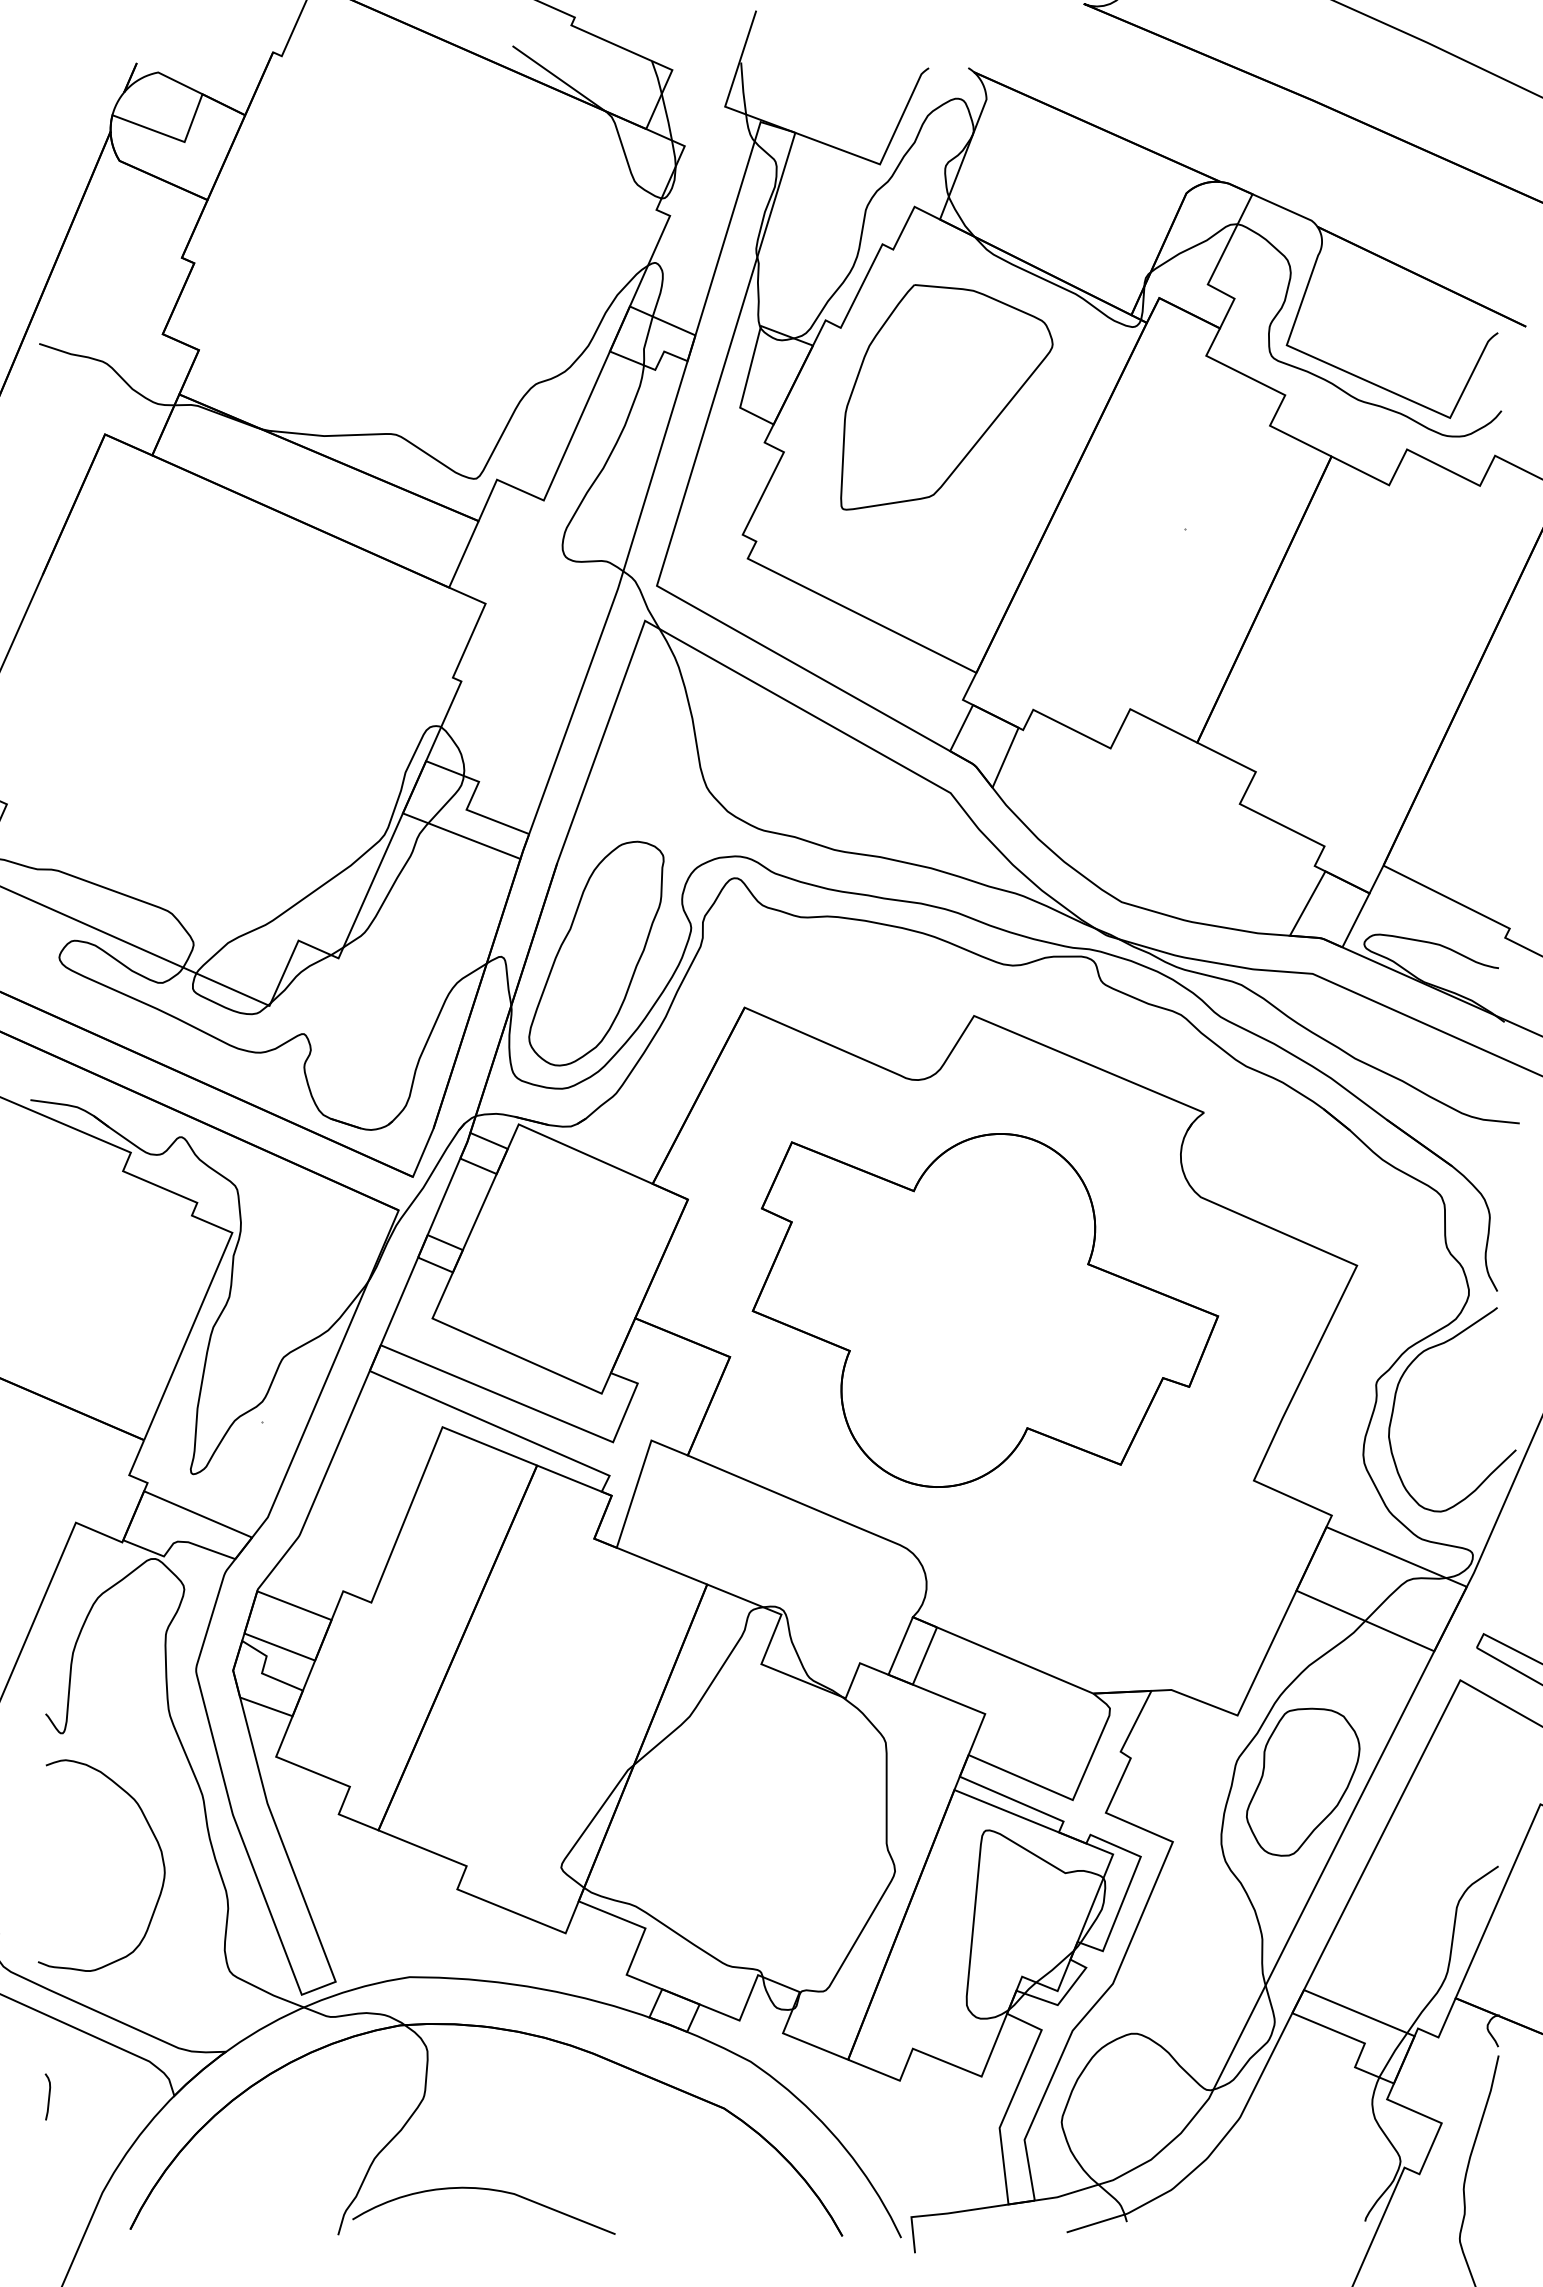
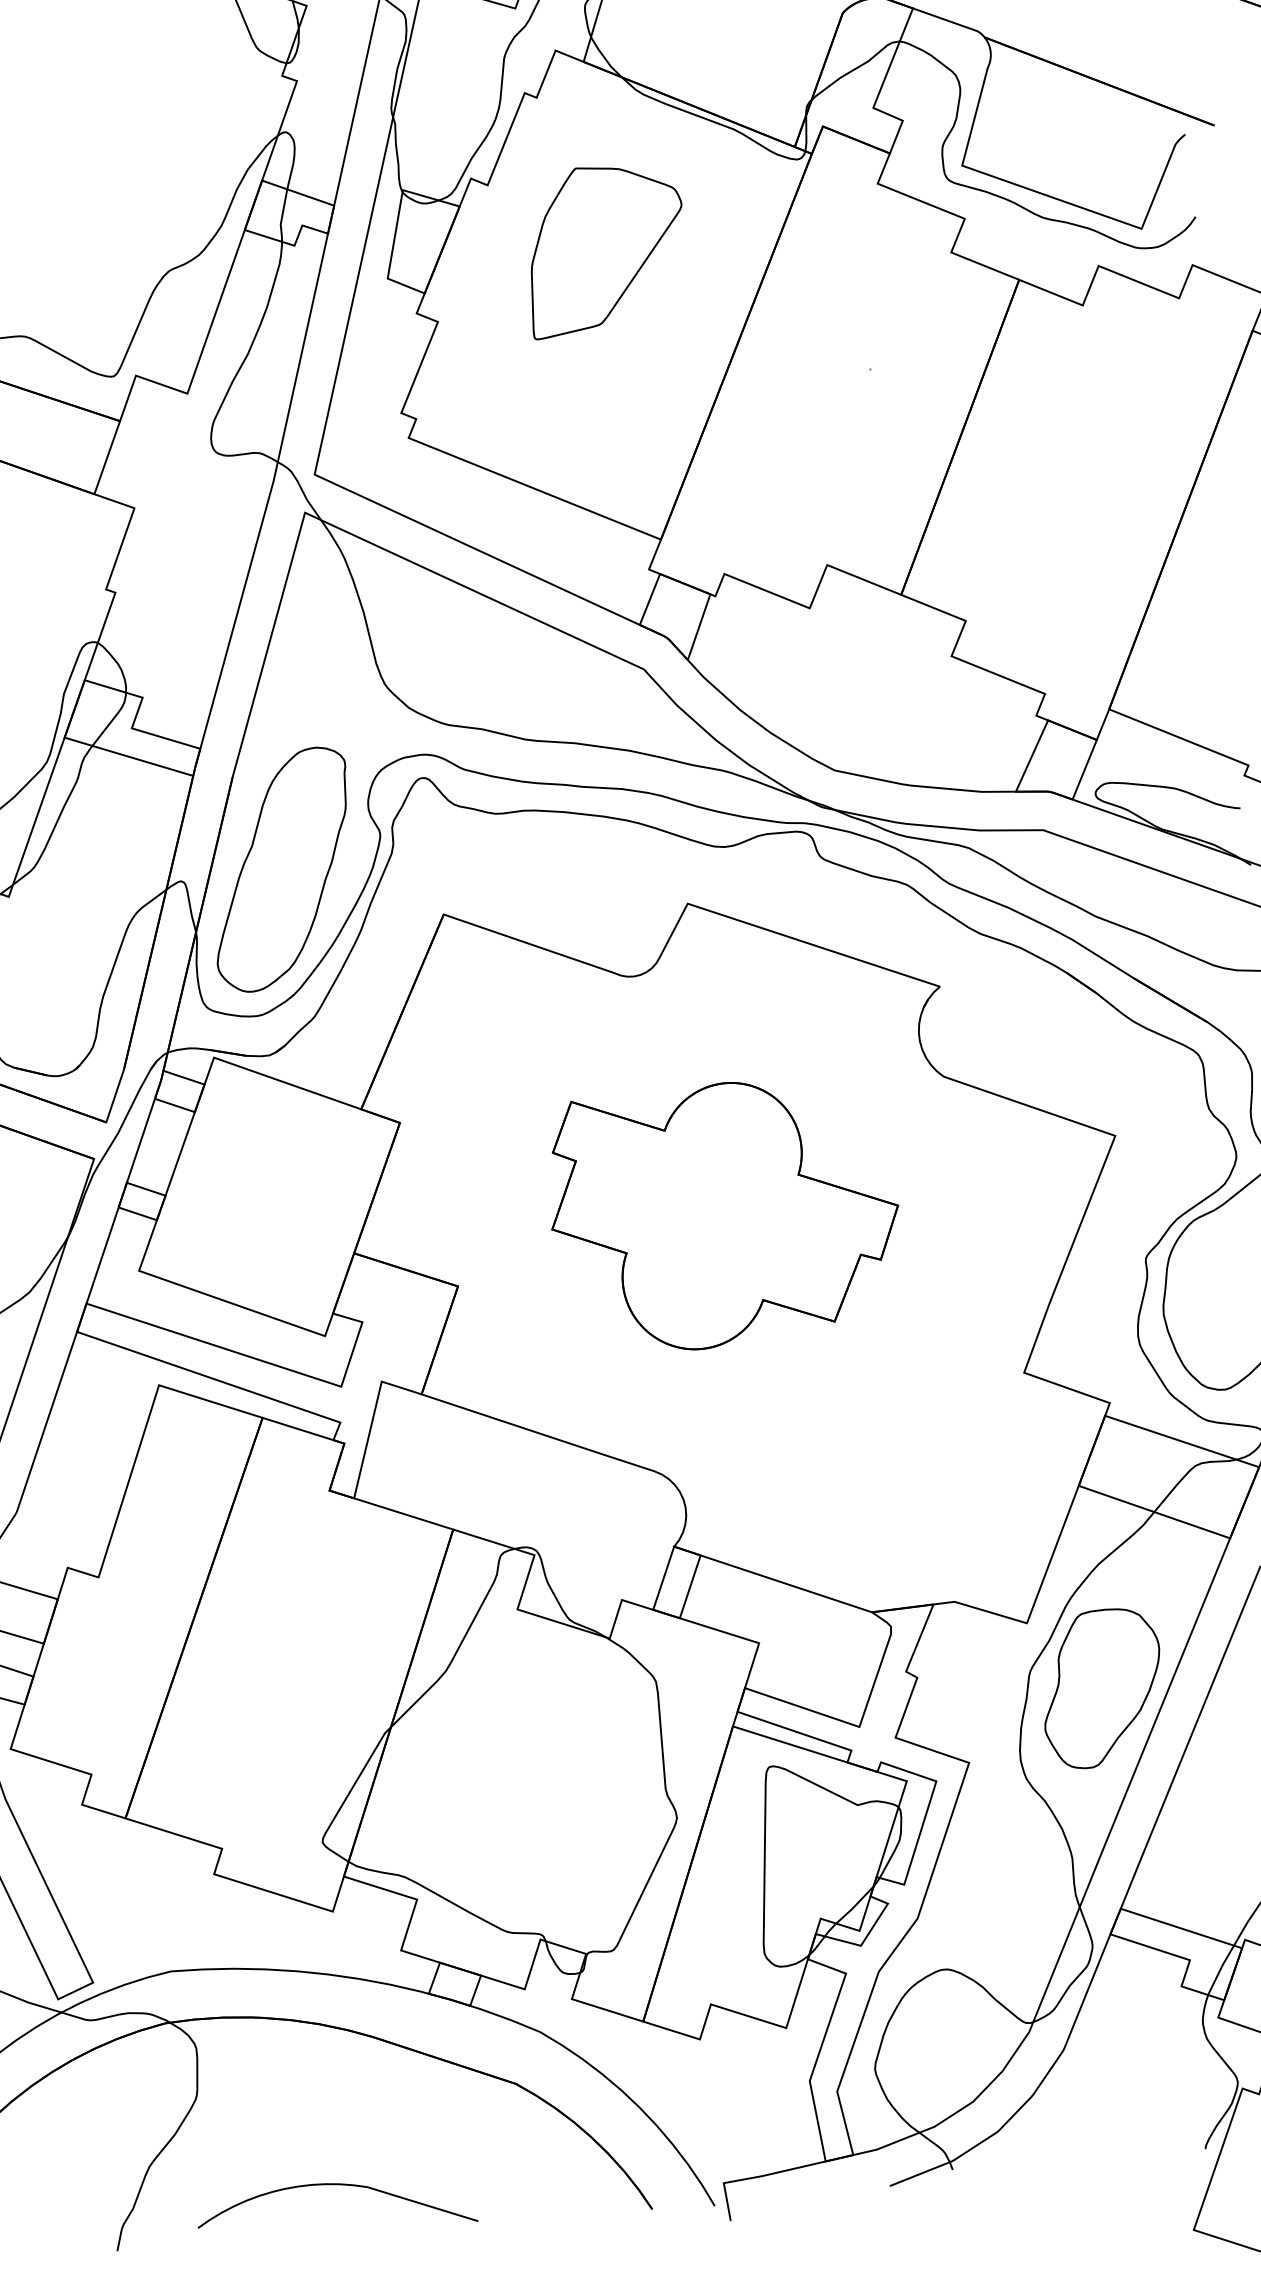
part: (946, 397) -> (605, 250), size x0.7
part: (985, 1310) -> (725, 1215), size x0.7
curve: (487, 2190) -> (338, 2185), moved

